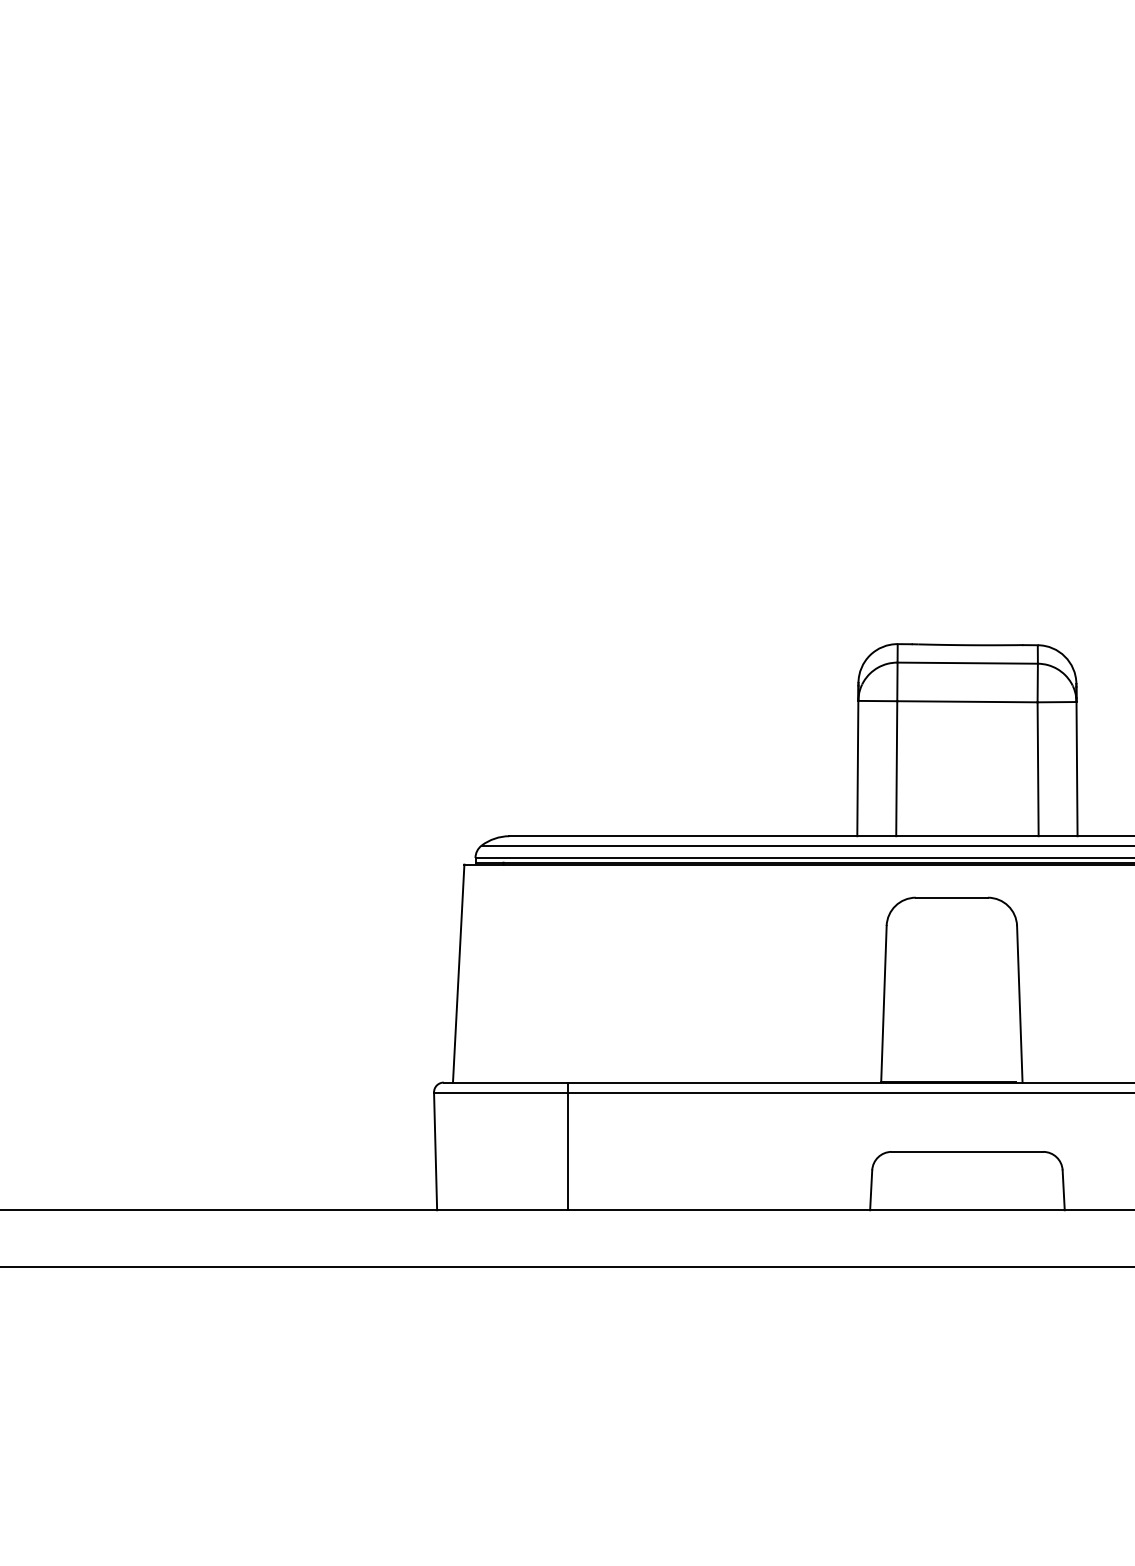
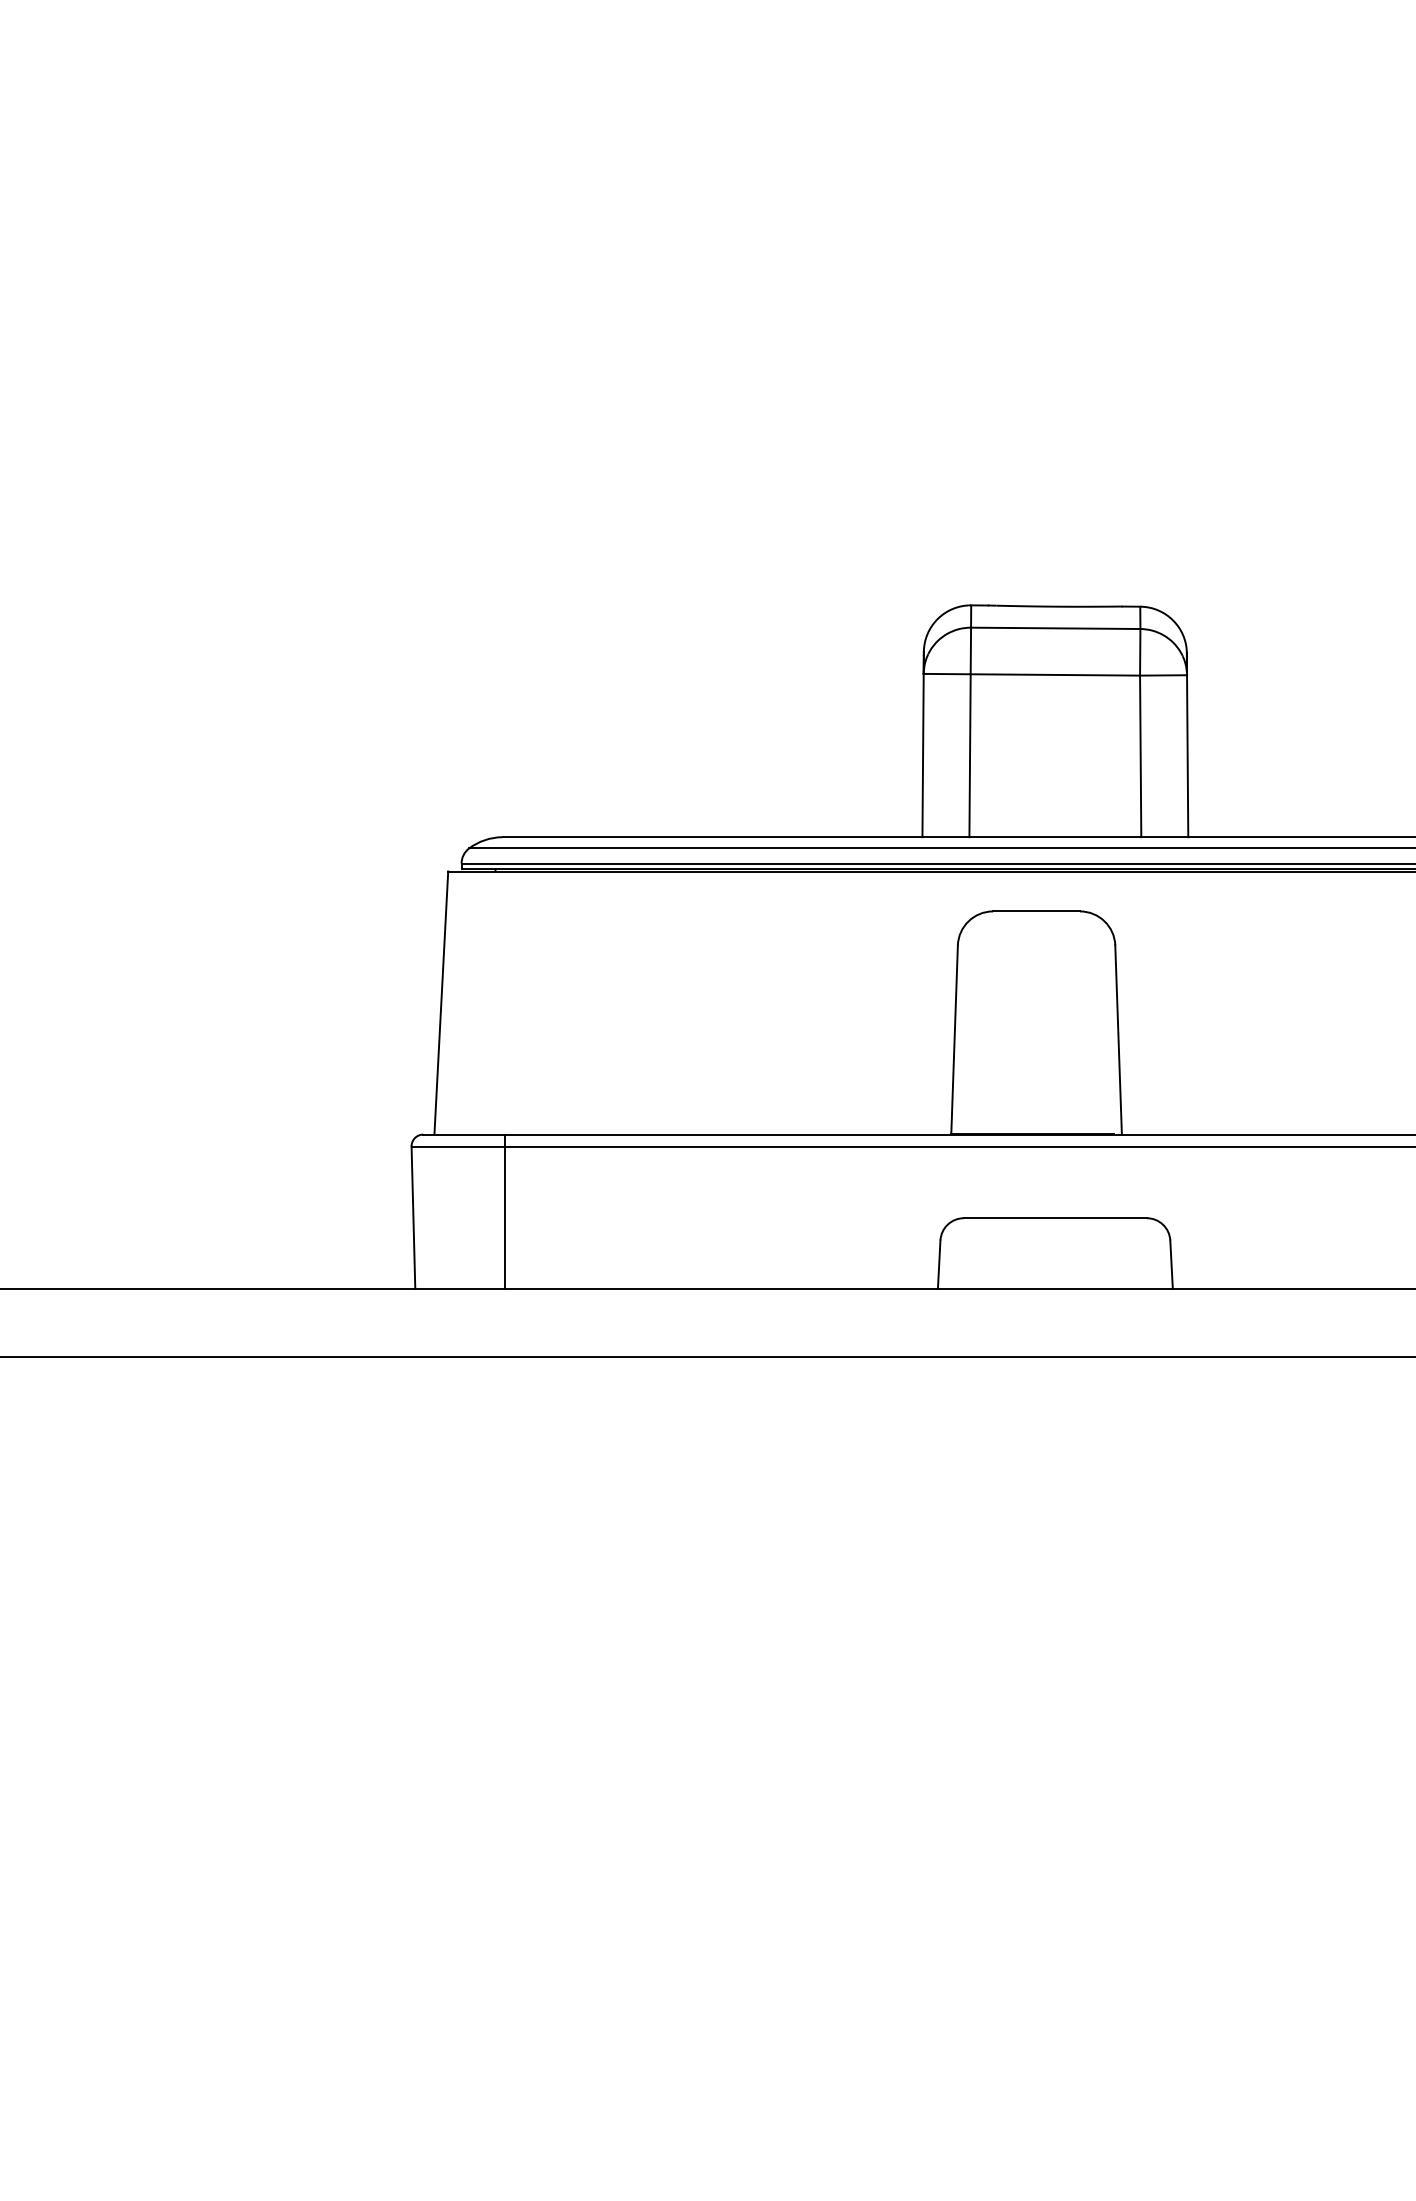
line: (568, 1146) -> (504, 1211), moved

